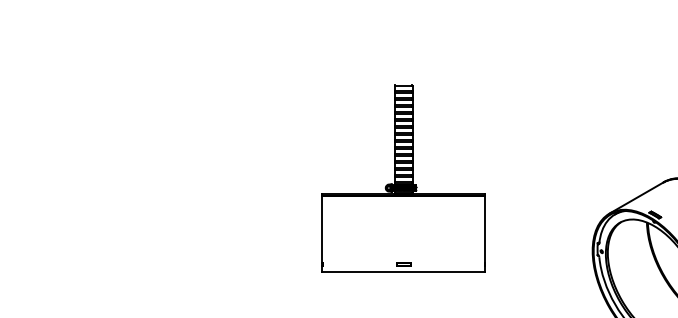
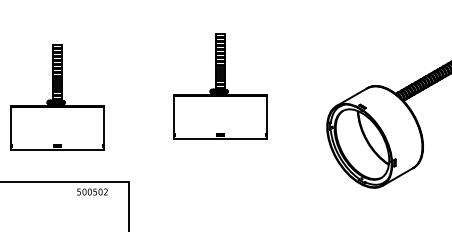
part: (115, 198) -> (57, 97), added

